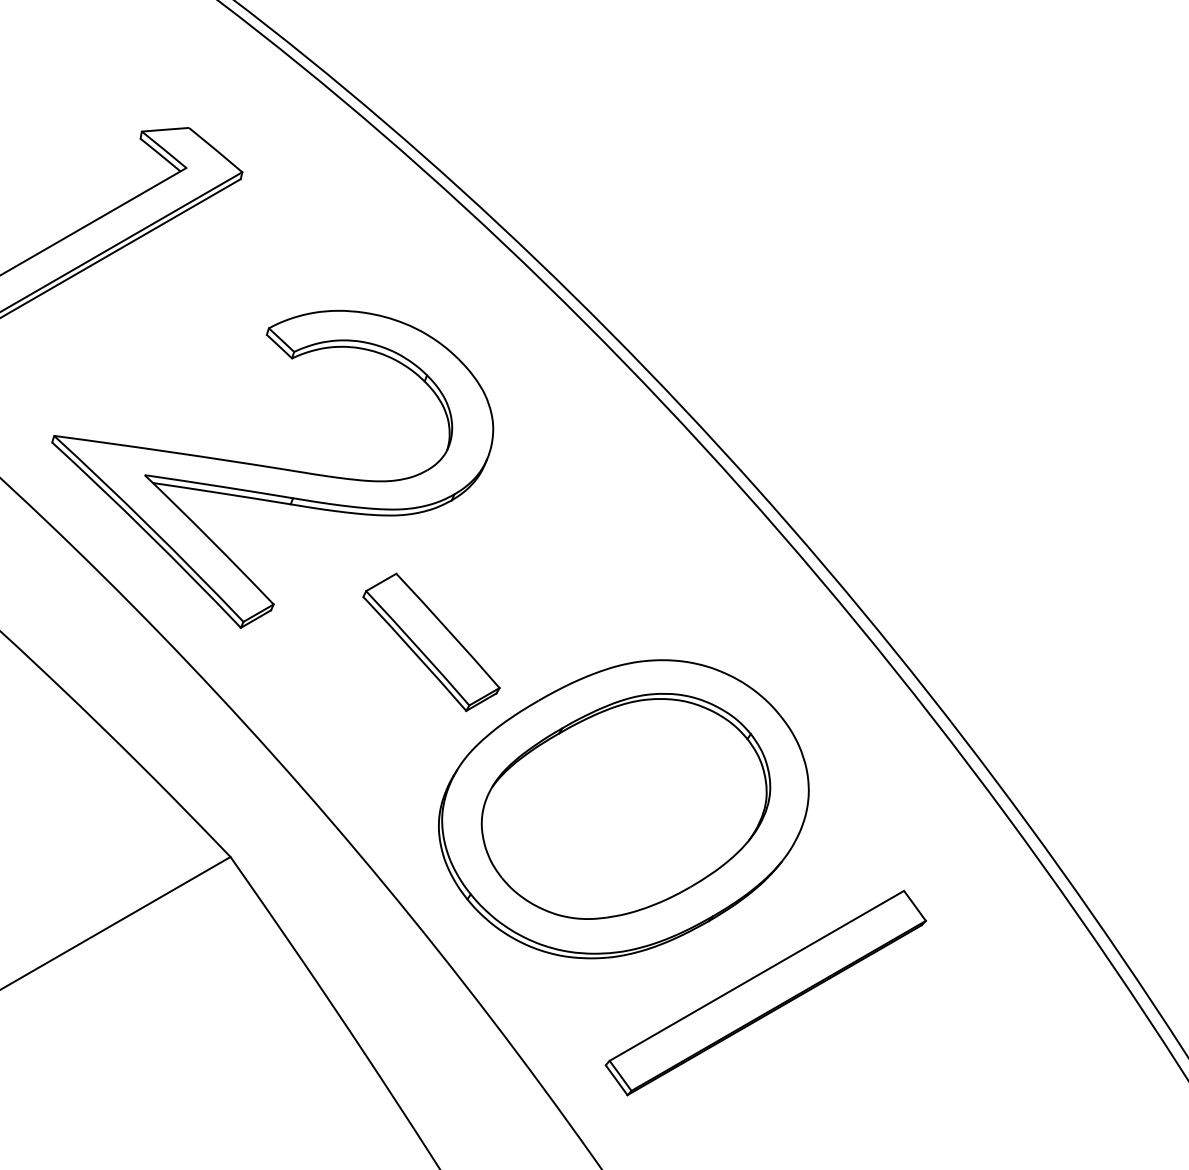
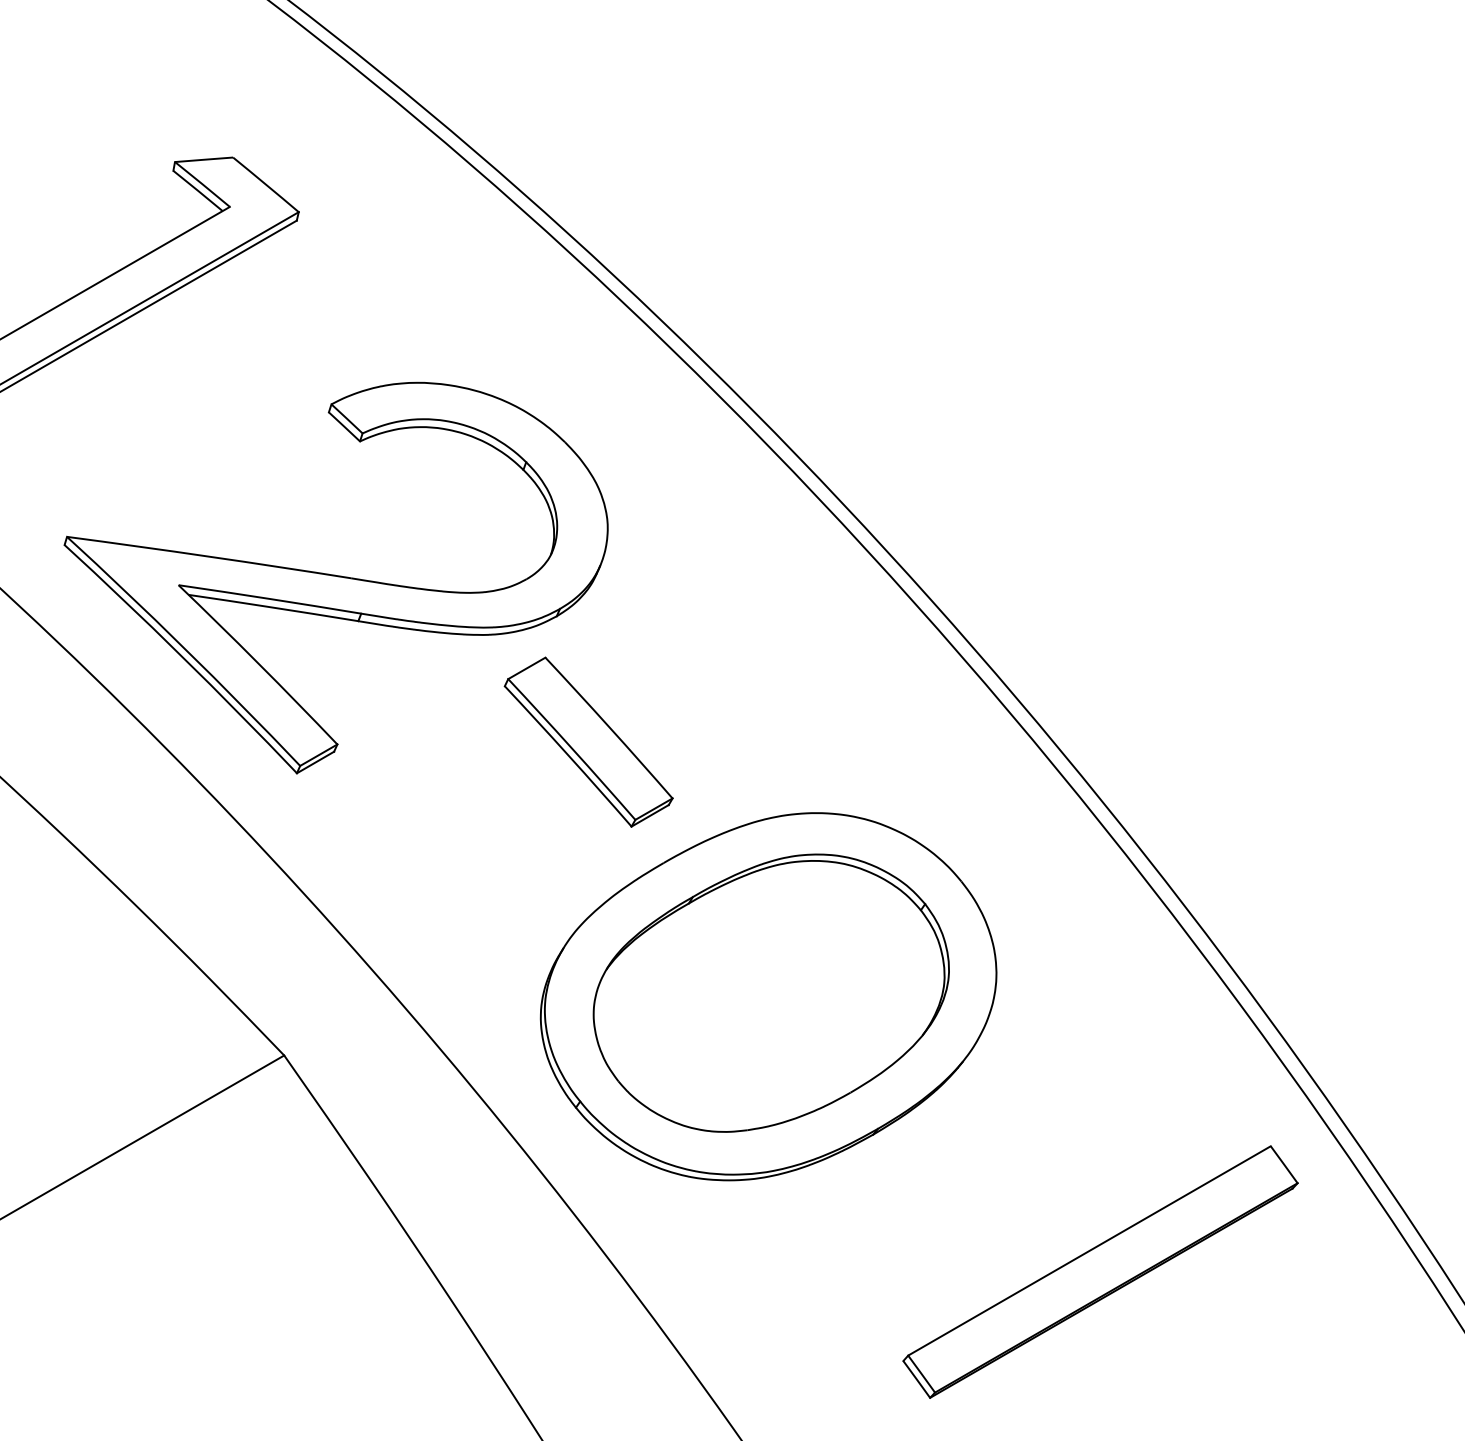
part: (431, 641) -> (588, 741), moved
part: (765, 992) -> (1100, 1271), moved

